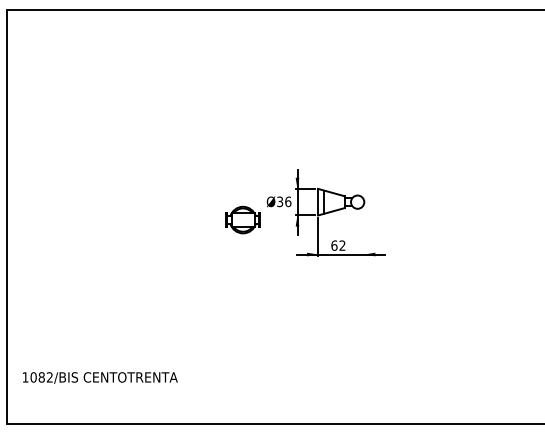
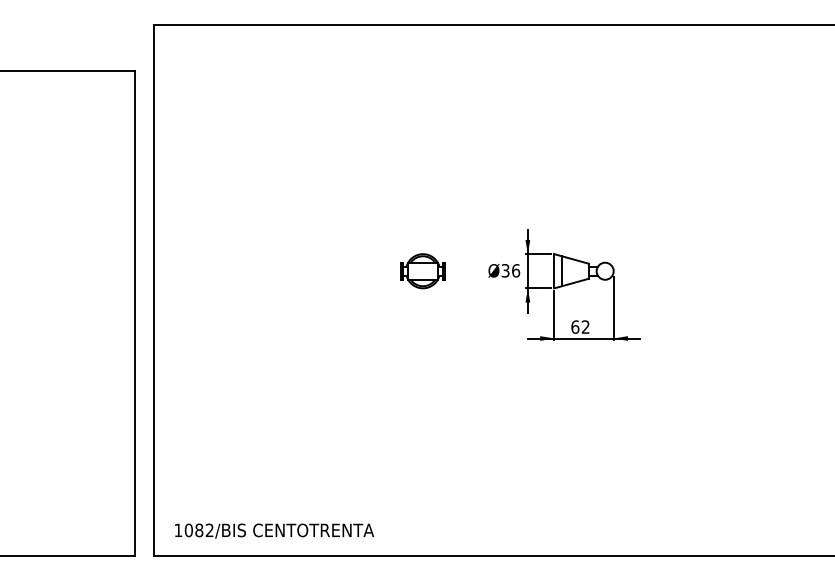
part: (242, 220) -> (422, 271), moved
line: (364, 231) -> (613, 308), added
text: (100, 377) -> (274, 530), moved

